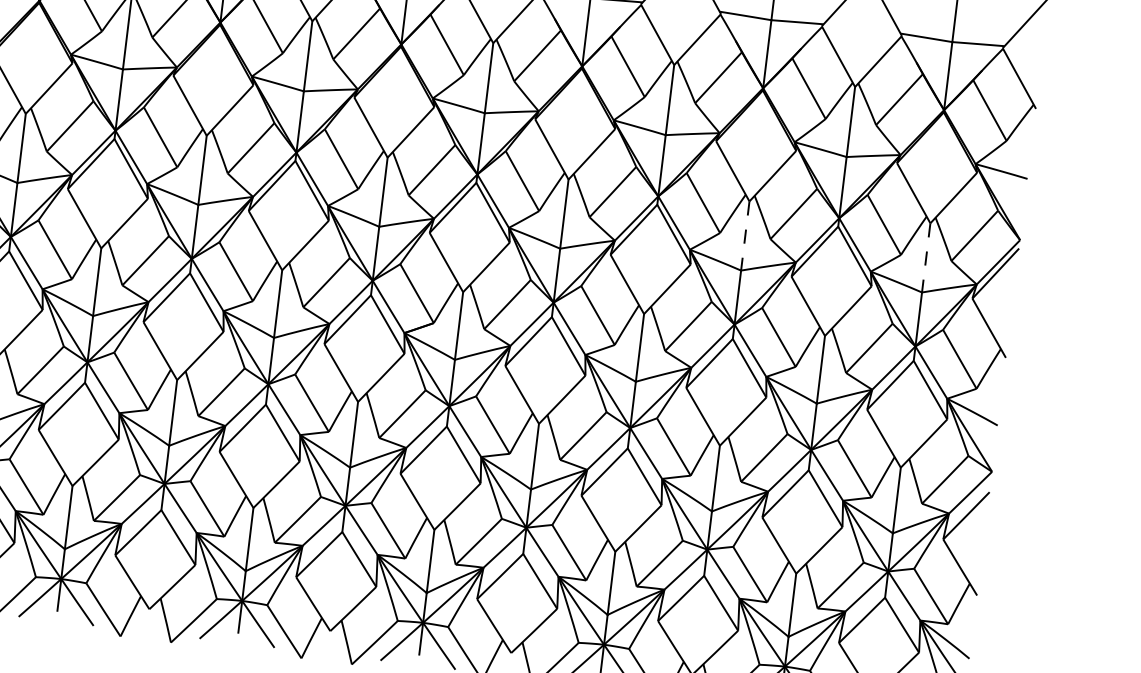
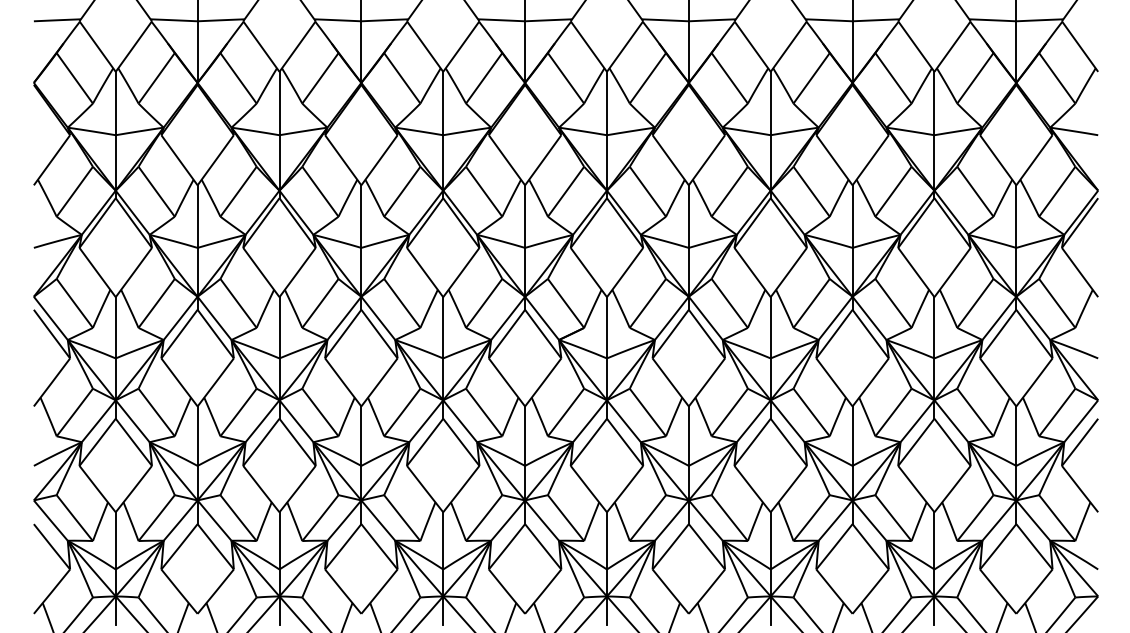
line: (745, 236) -> (852, 217), dashed -> solid
line: (926, 258) -> (1016, 217), dashed -> solid

